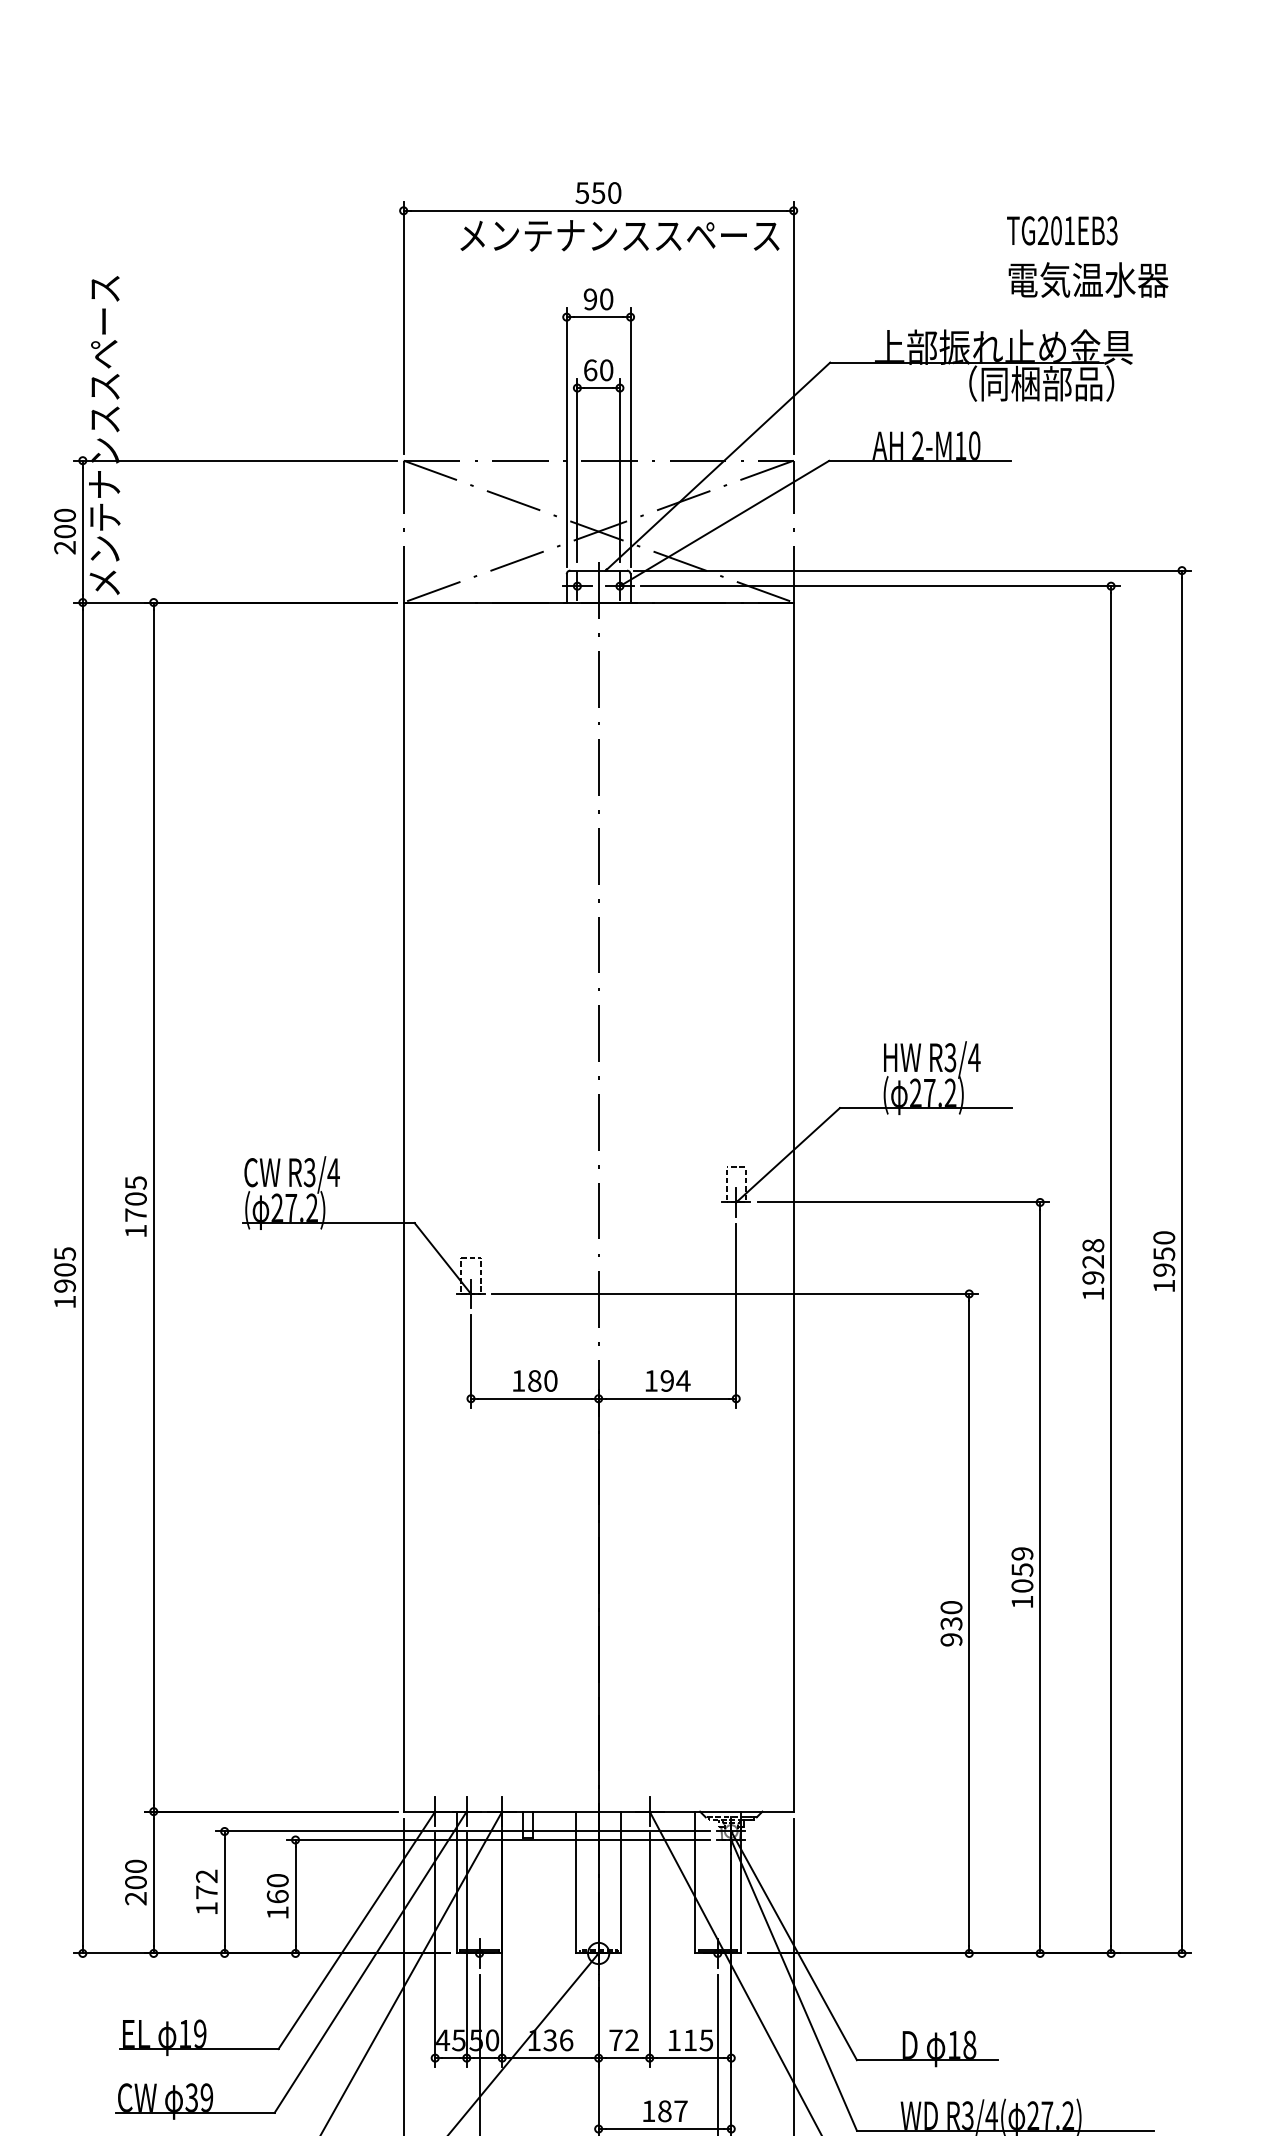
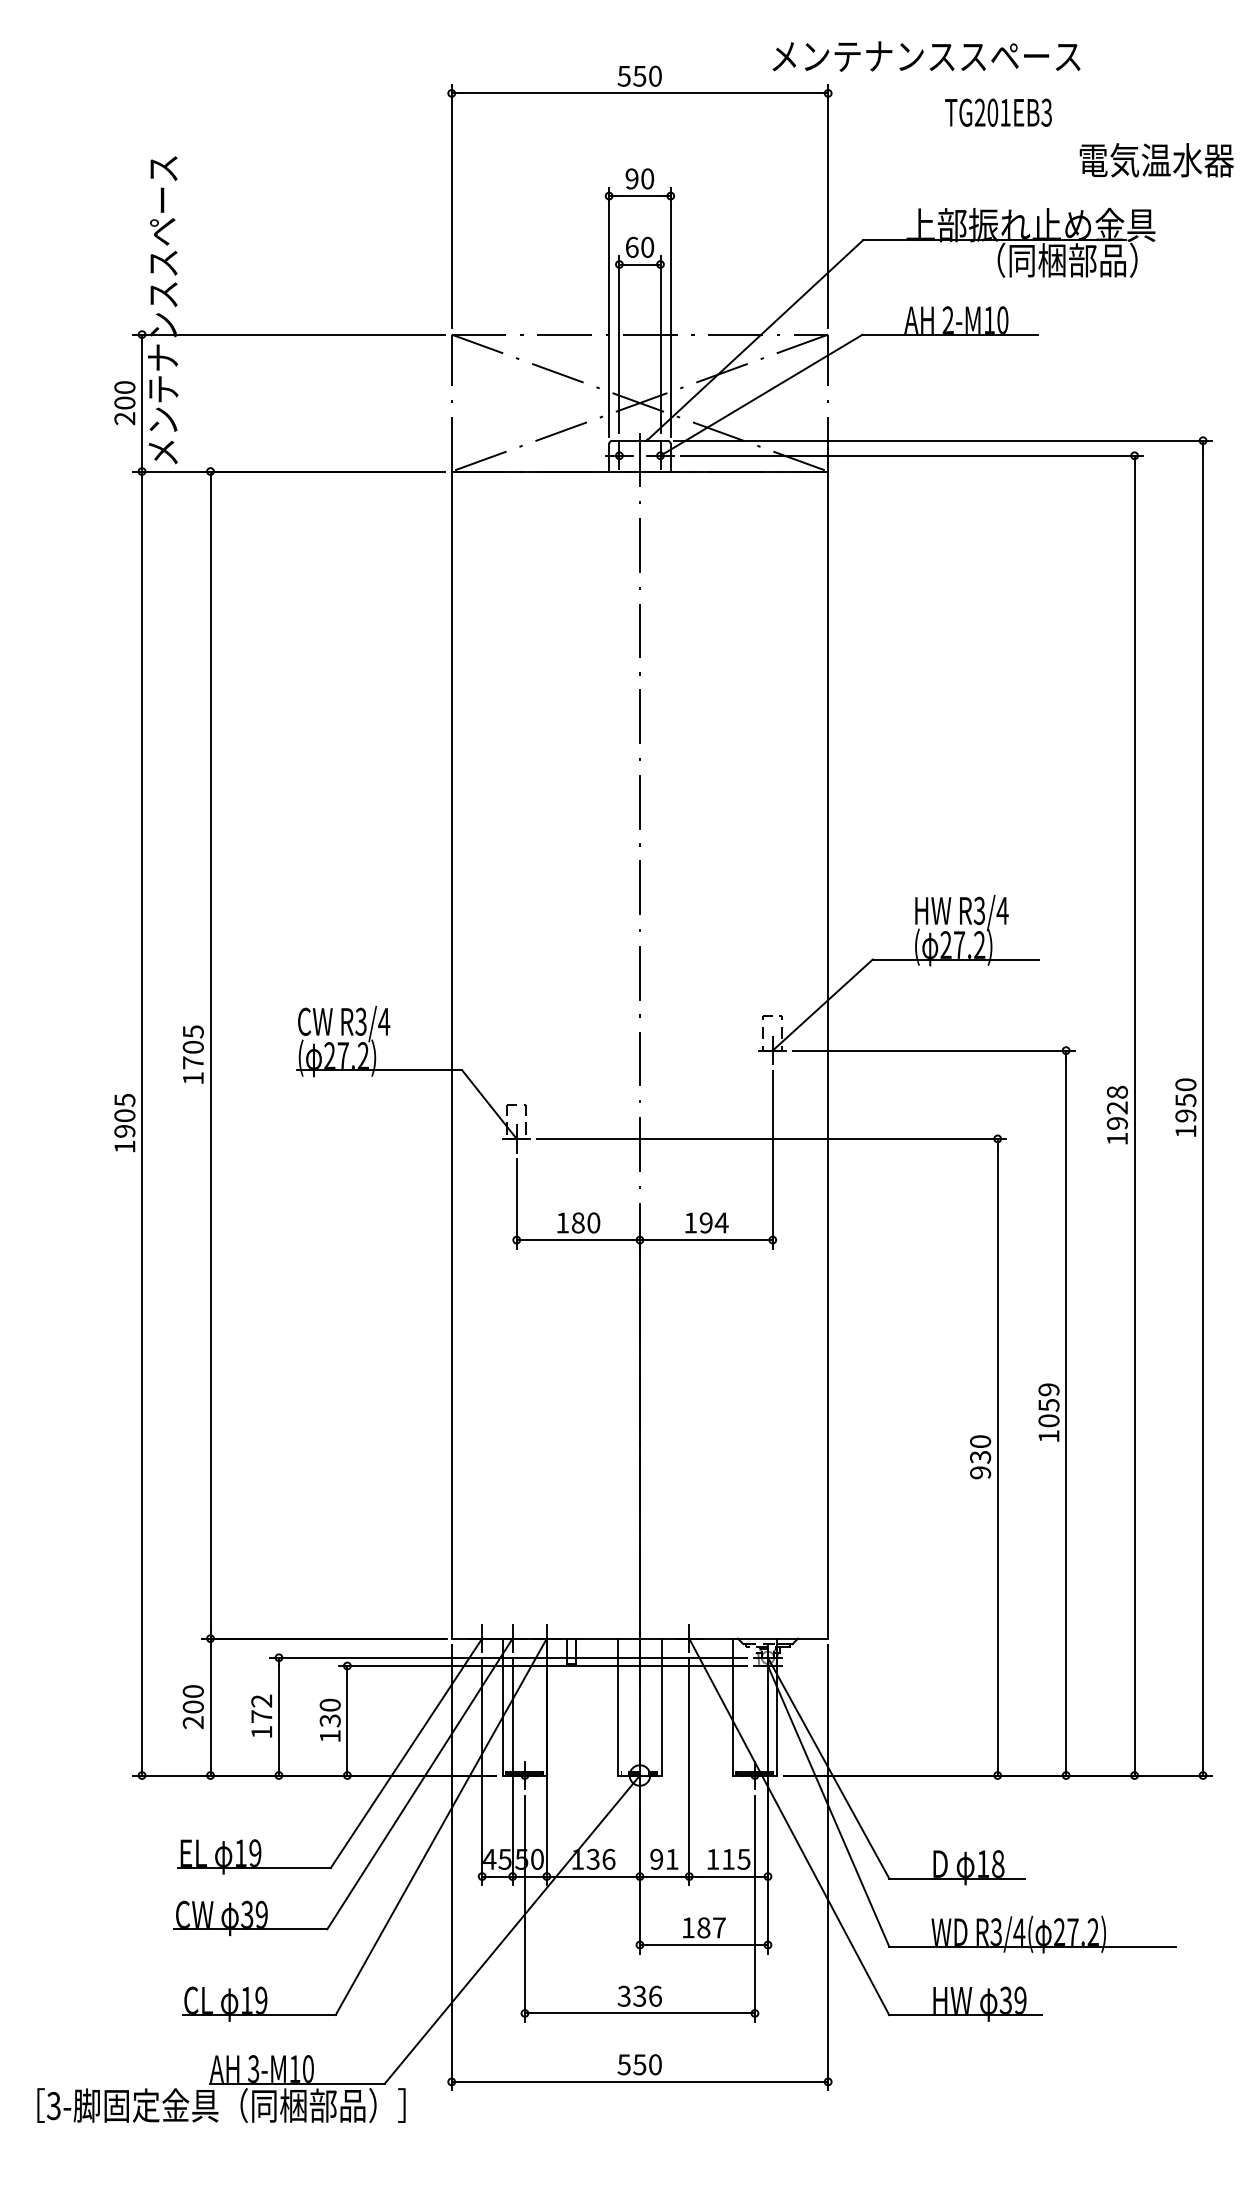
text: (1062, 230) -> (998, 112), moved
text: (619, 235) -> (926, 56), moved
text: (1088, 280) -> (1156, 160), moved
text: (277, 1896) -> (329, 1720), 160 -> 130
text: (624, 2039) -> (664, 1858), 72 -> 91

